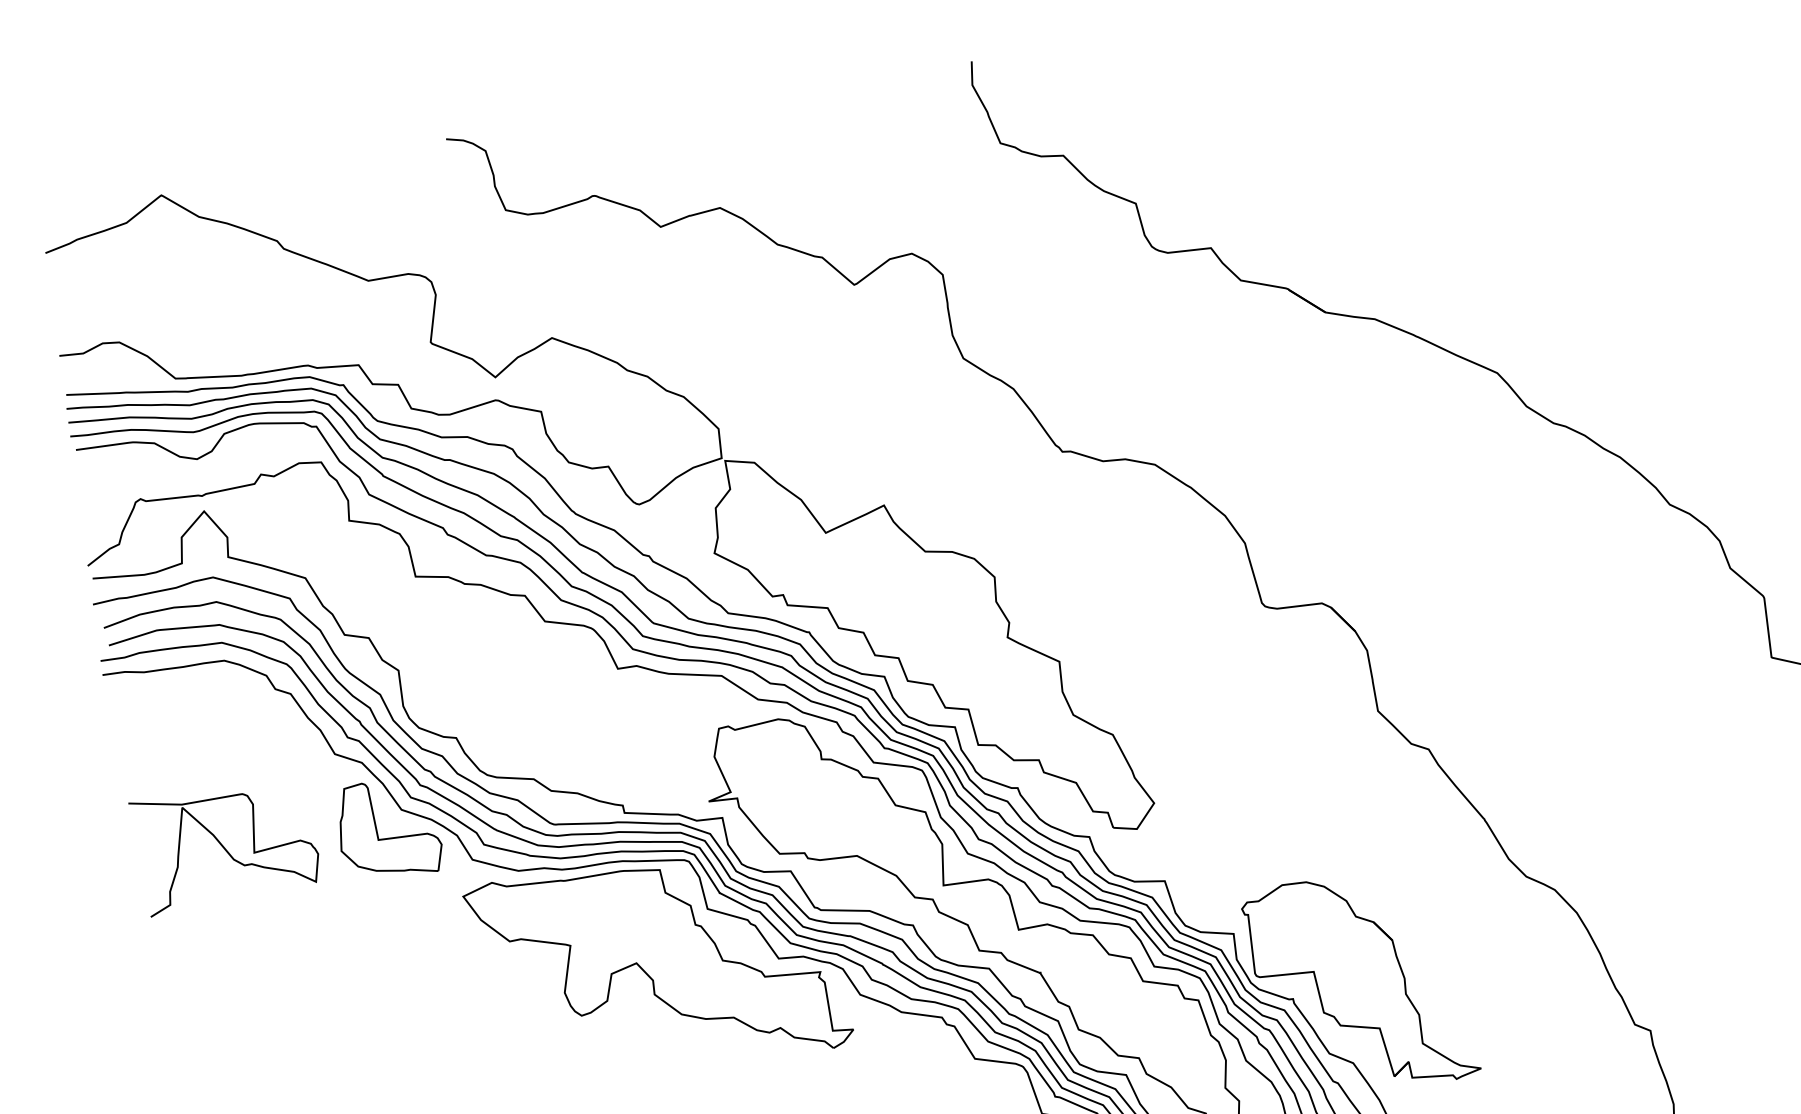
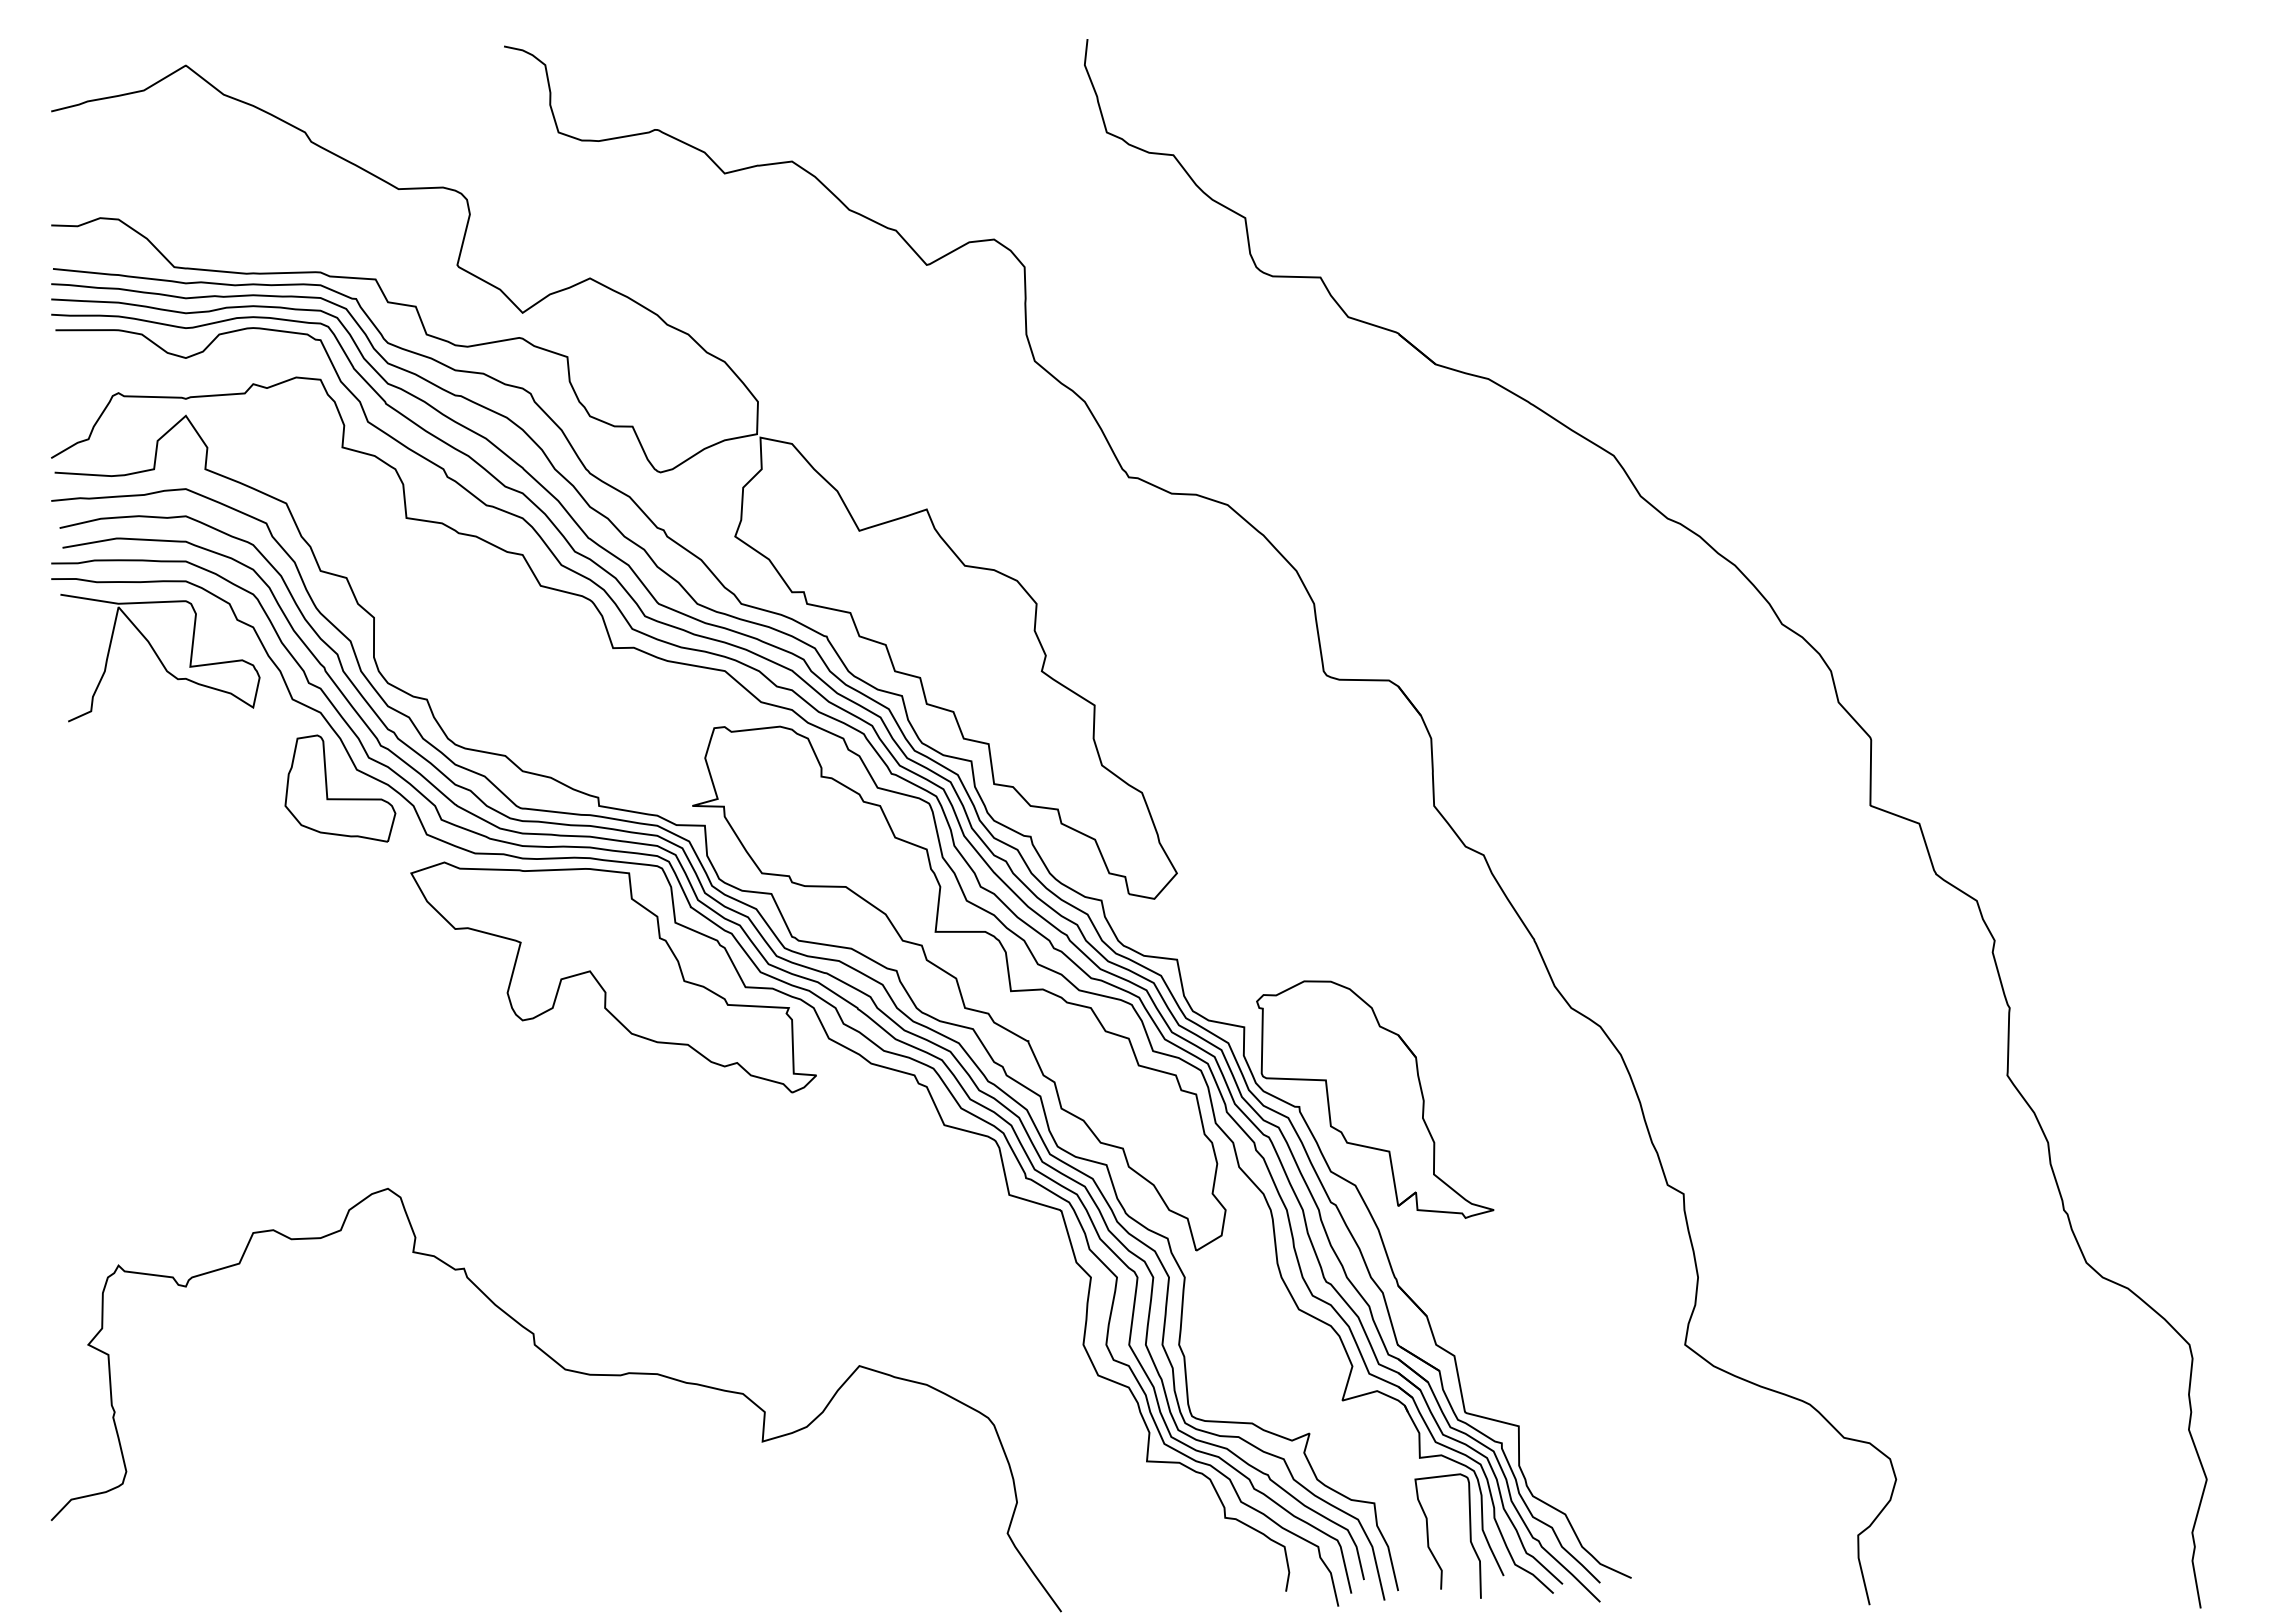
curve: (226, 848) -> (160, 658), moved

